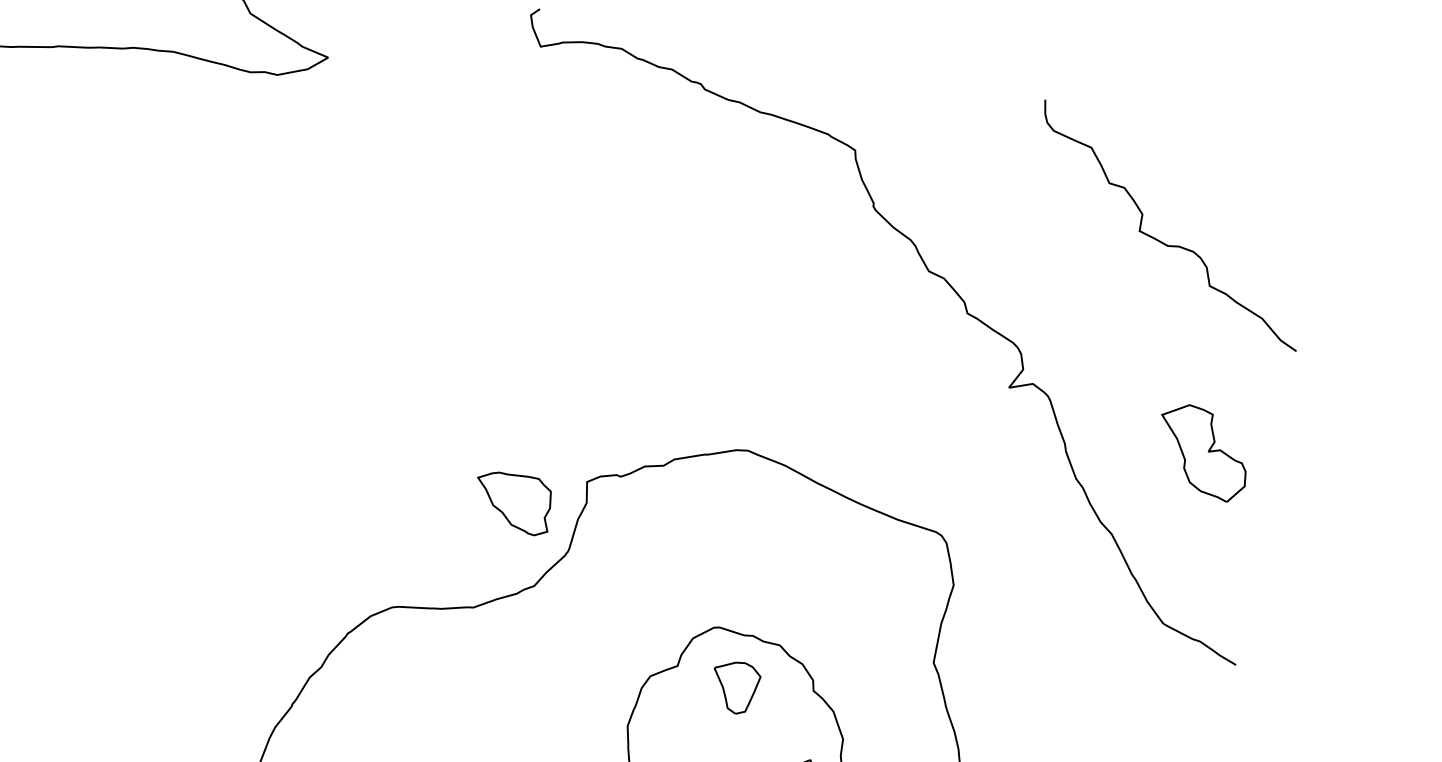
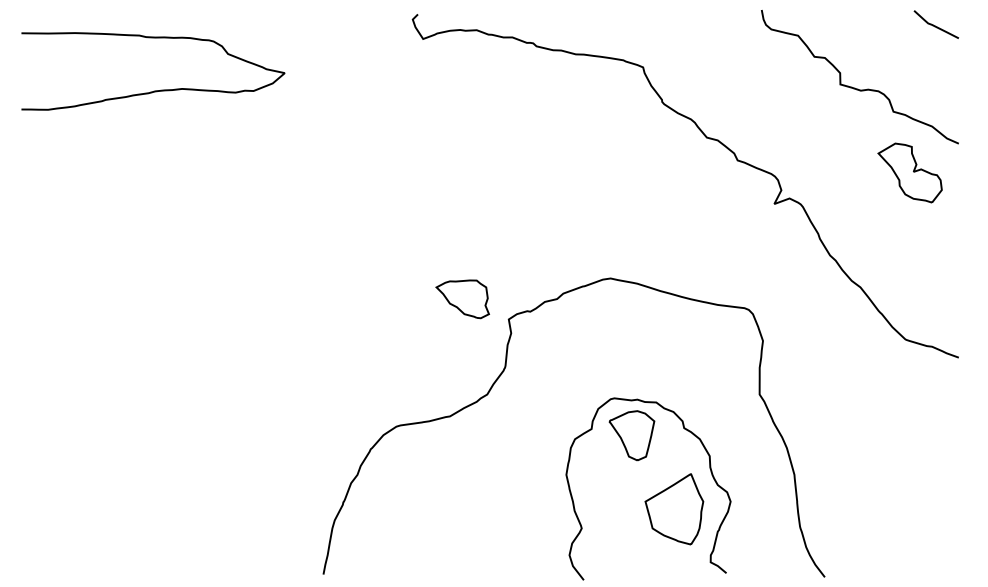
curve: (1295, 171) -> (935, 25), added
part: (1202, 451) -> (909, 172), moved
part: (512, 502) -> (462, 299), moved
part: (734, 686) -> (631, 435), size x1.43

